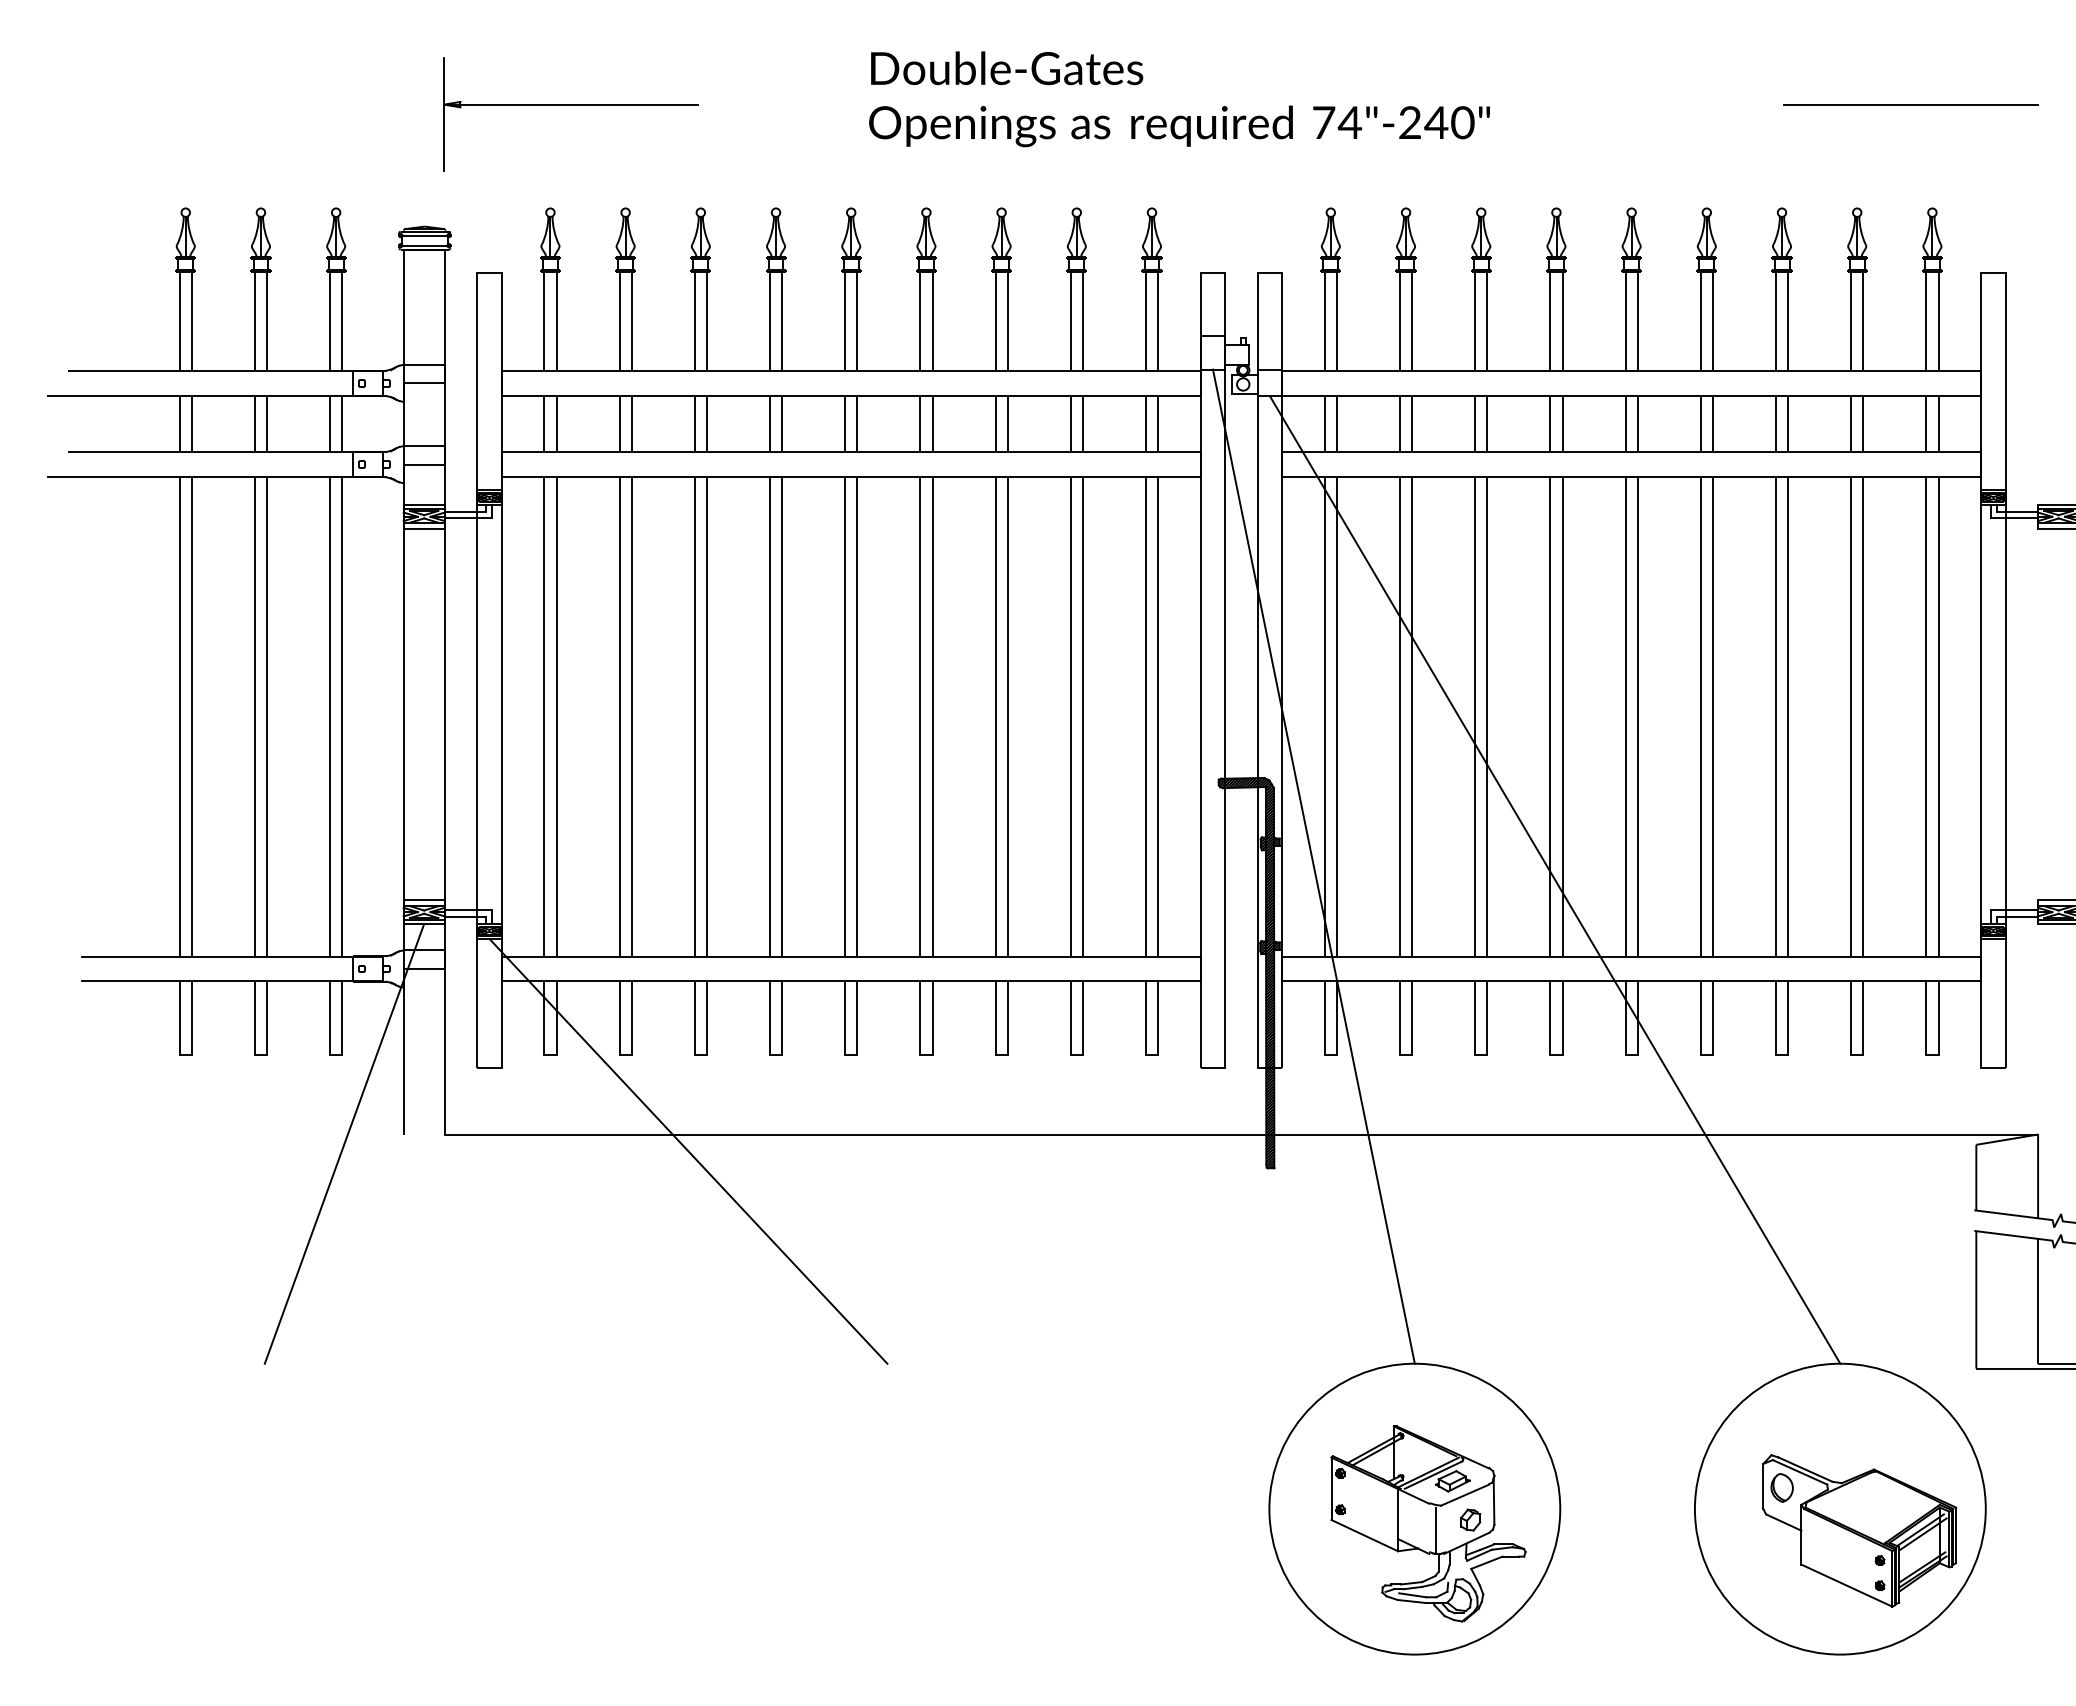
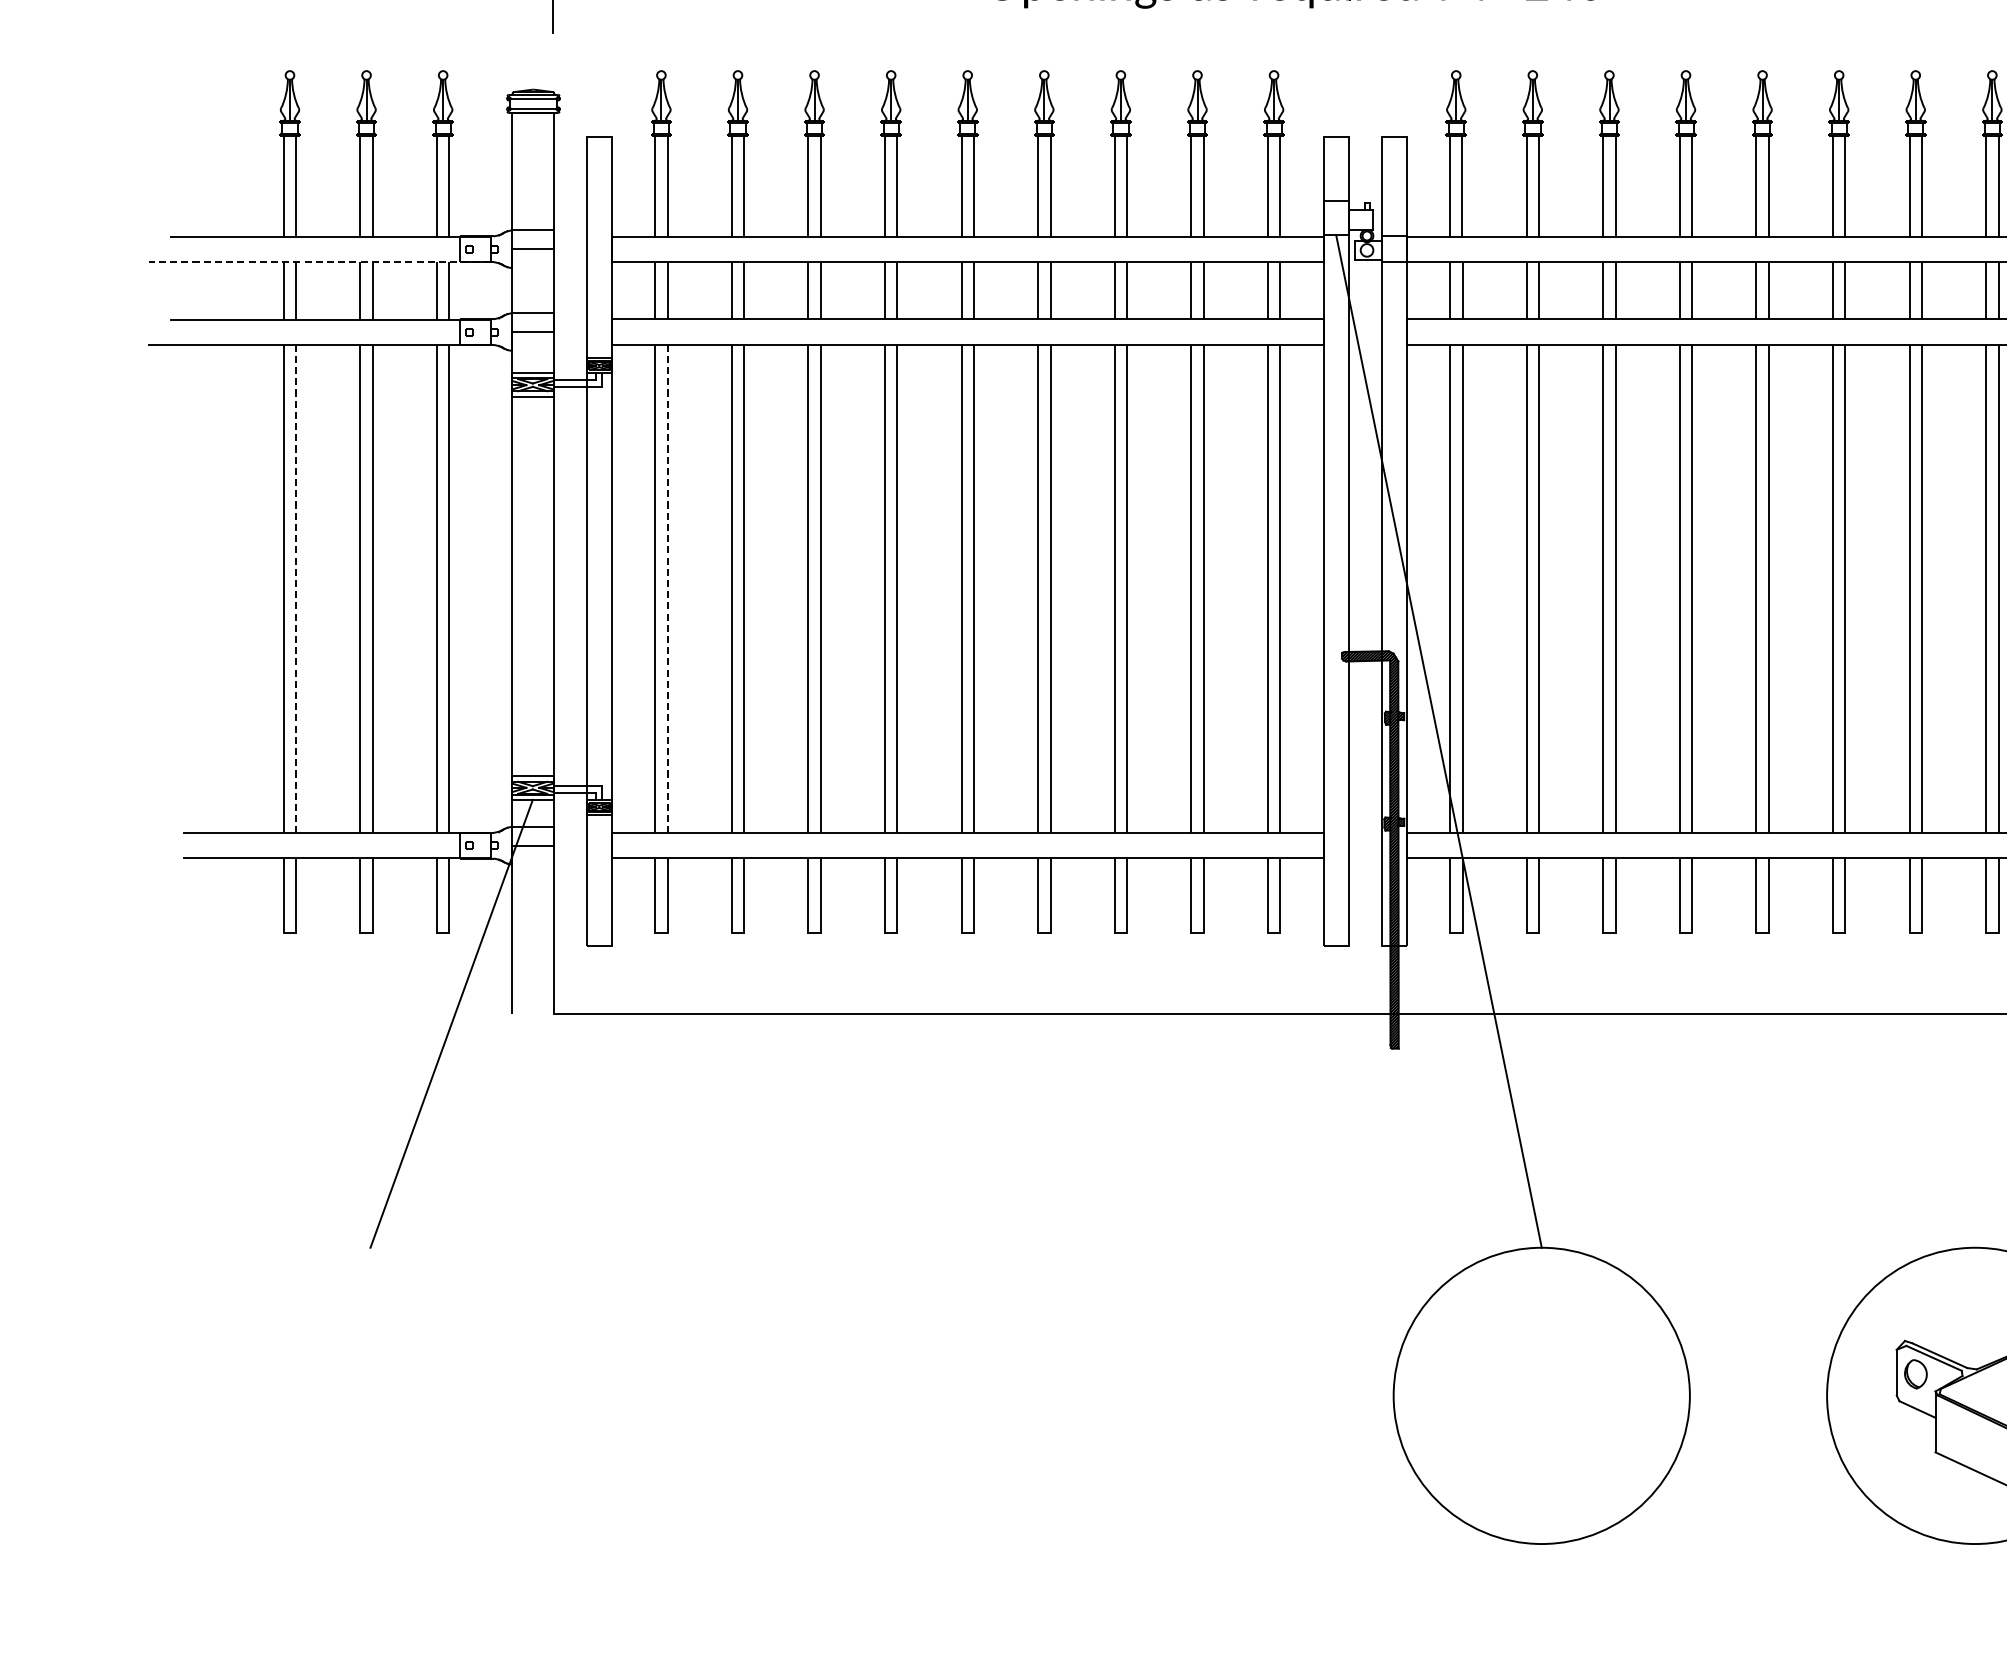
line: (215, 395) -> (320, 261), solid -> dashed
line: (191, 716) -> (295, 588), solid -> dashed
line: (556, 716) -> (667, 588), solid -> dashed
line: (1554, 879) -> (1684, 754), removed
line: (688, 1150) -> (802, 1030), removed
part: (1428, 1523) -> (1555, 1410), removed

